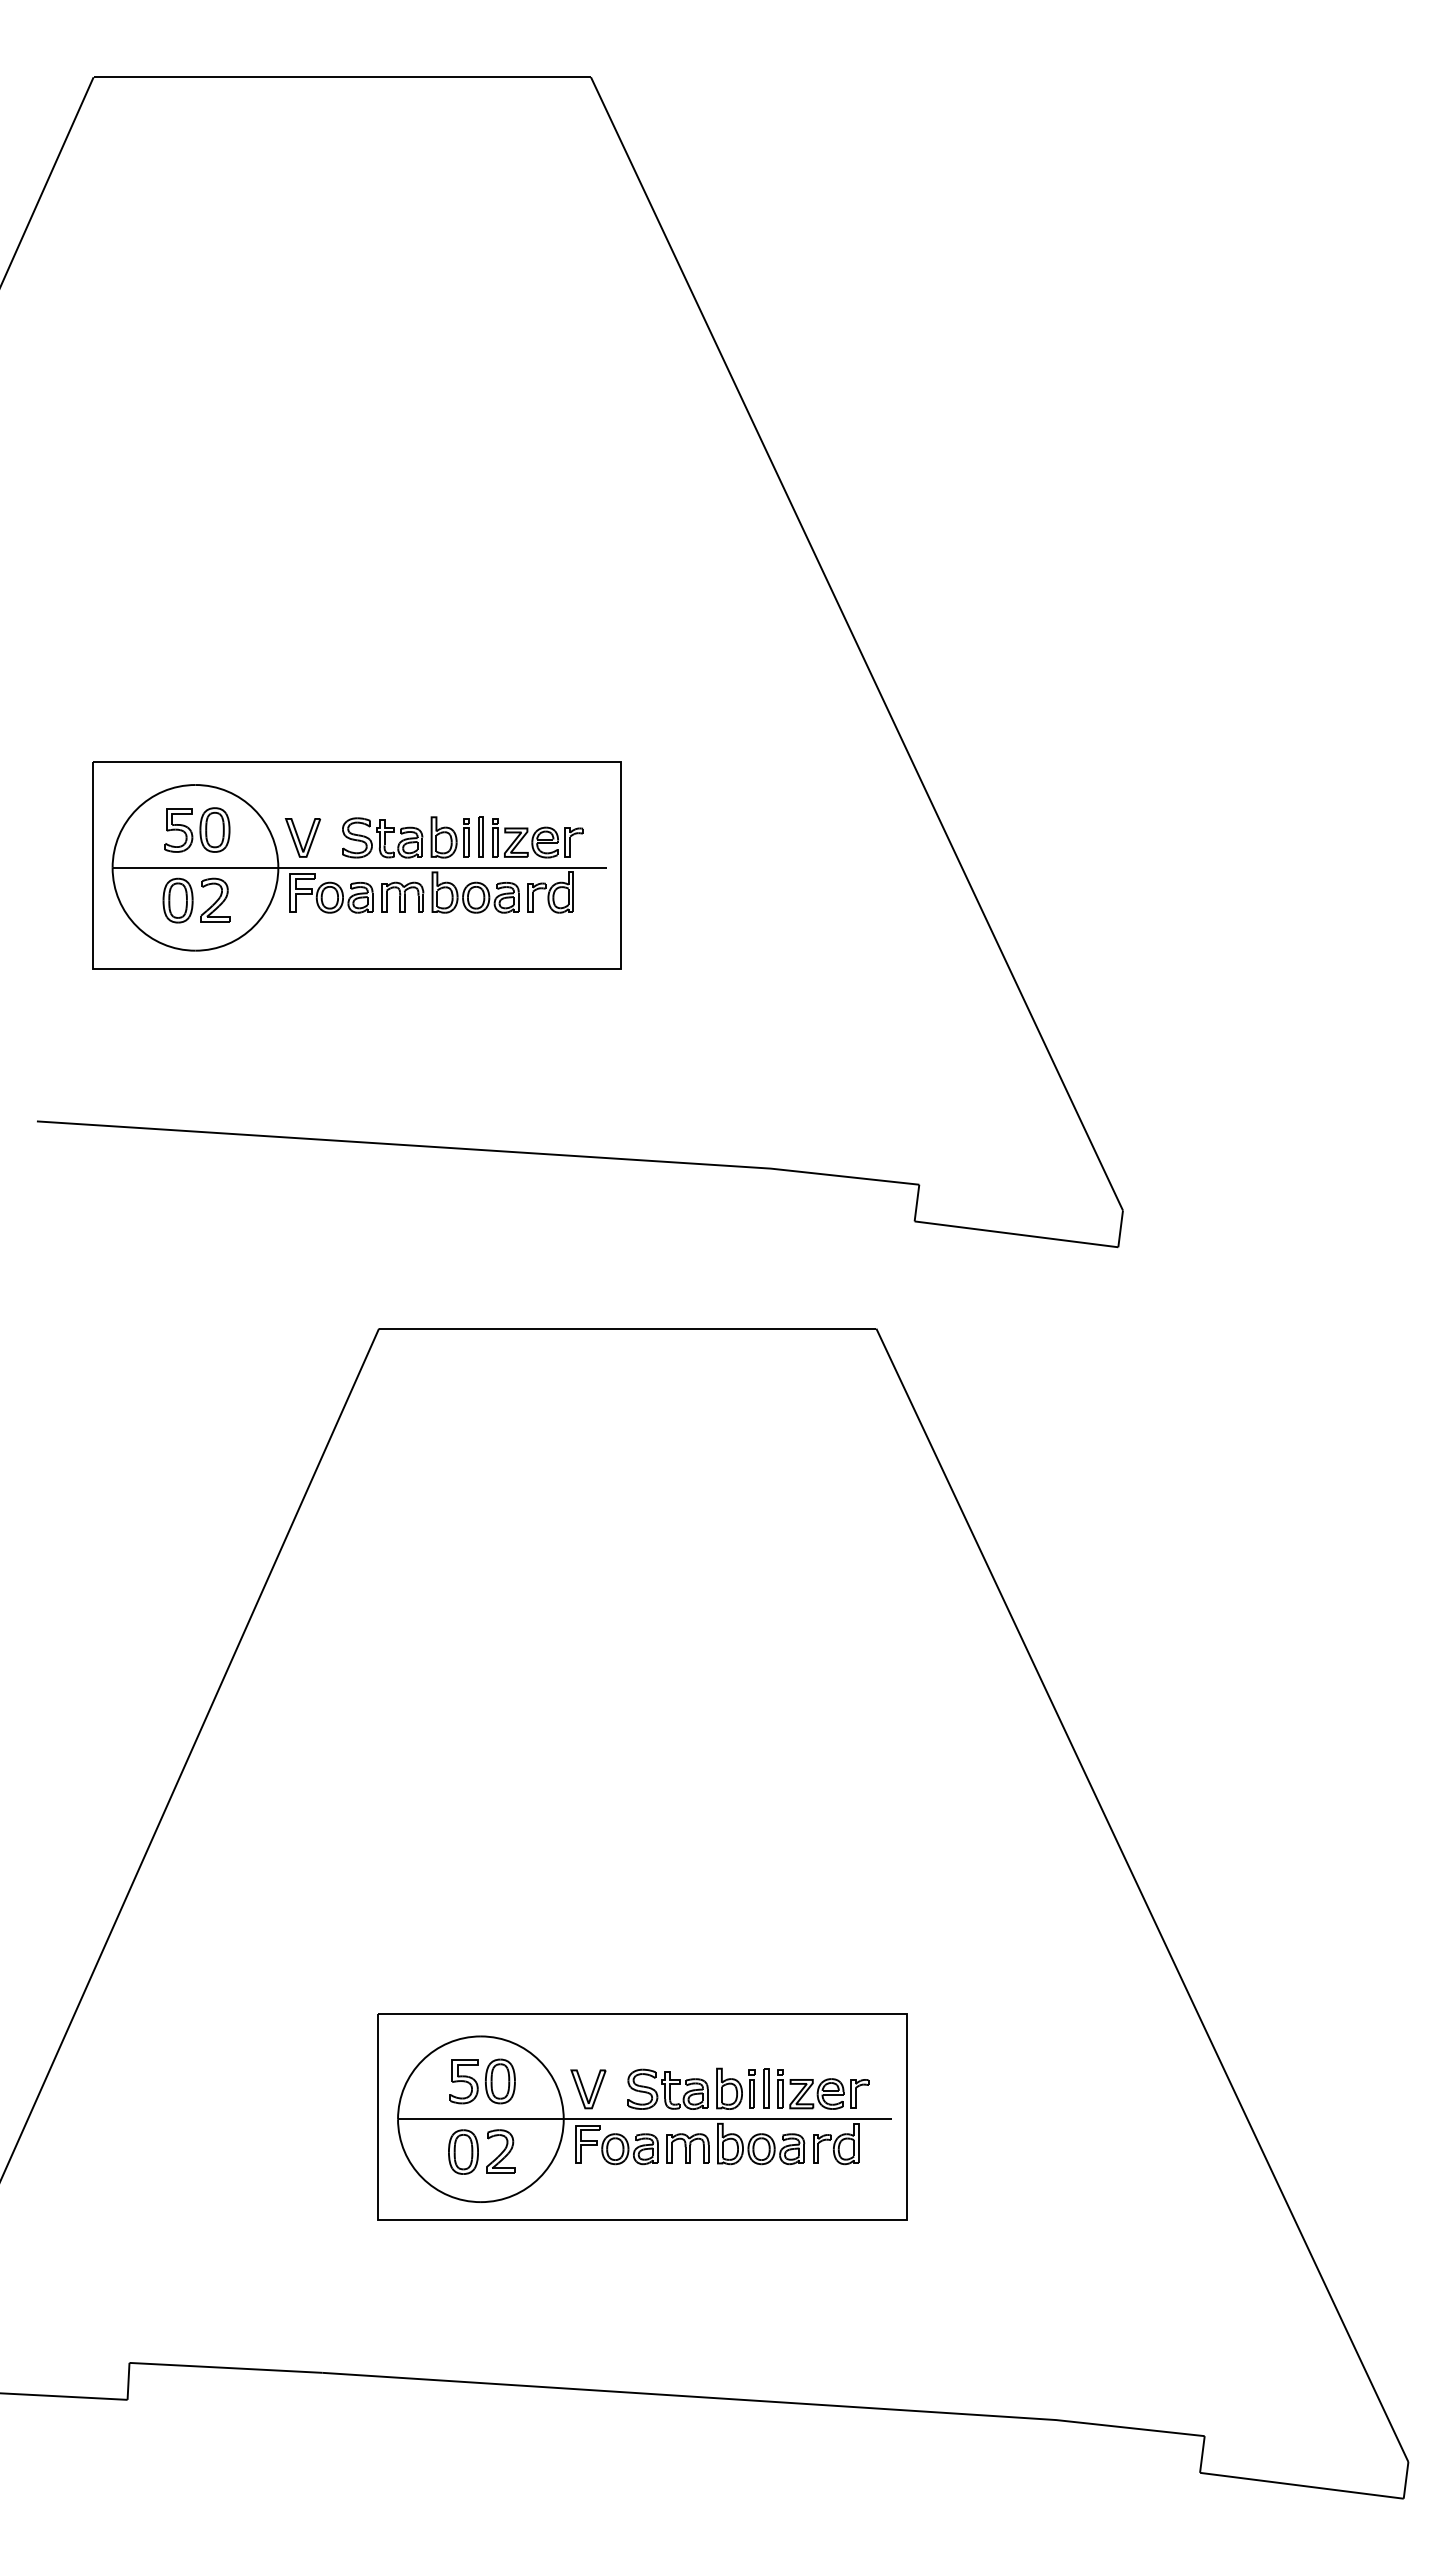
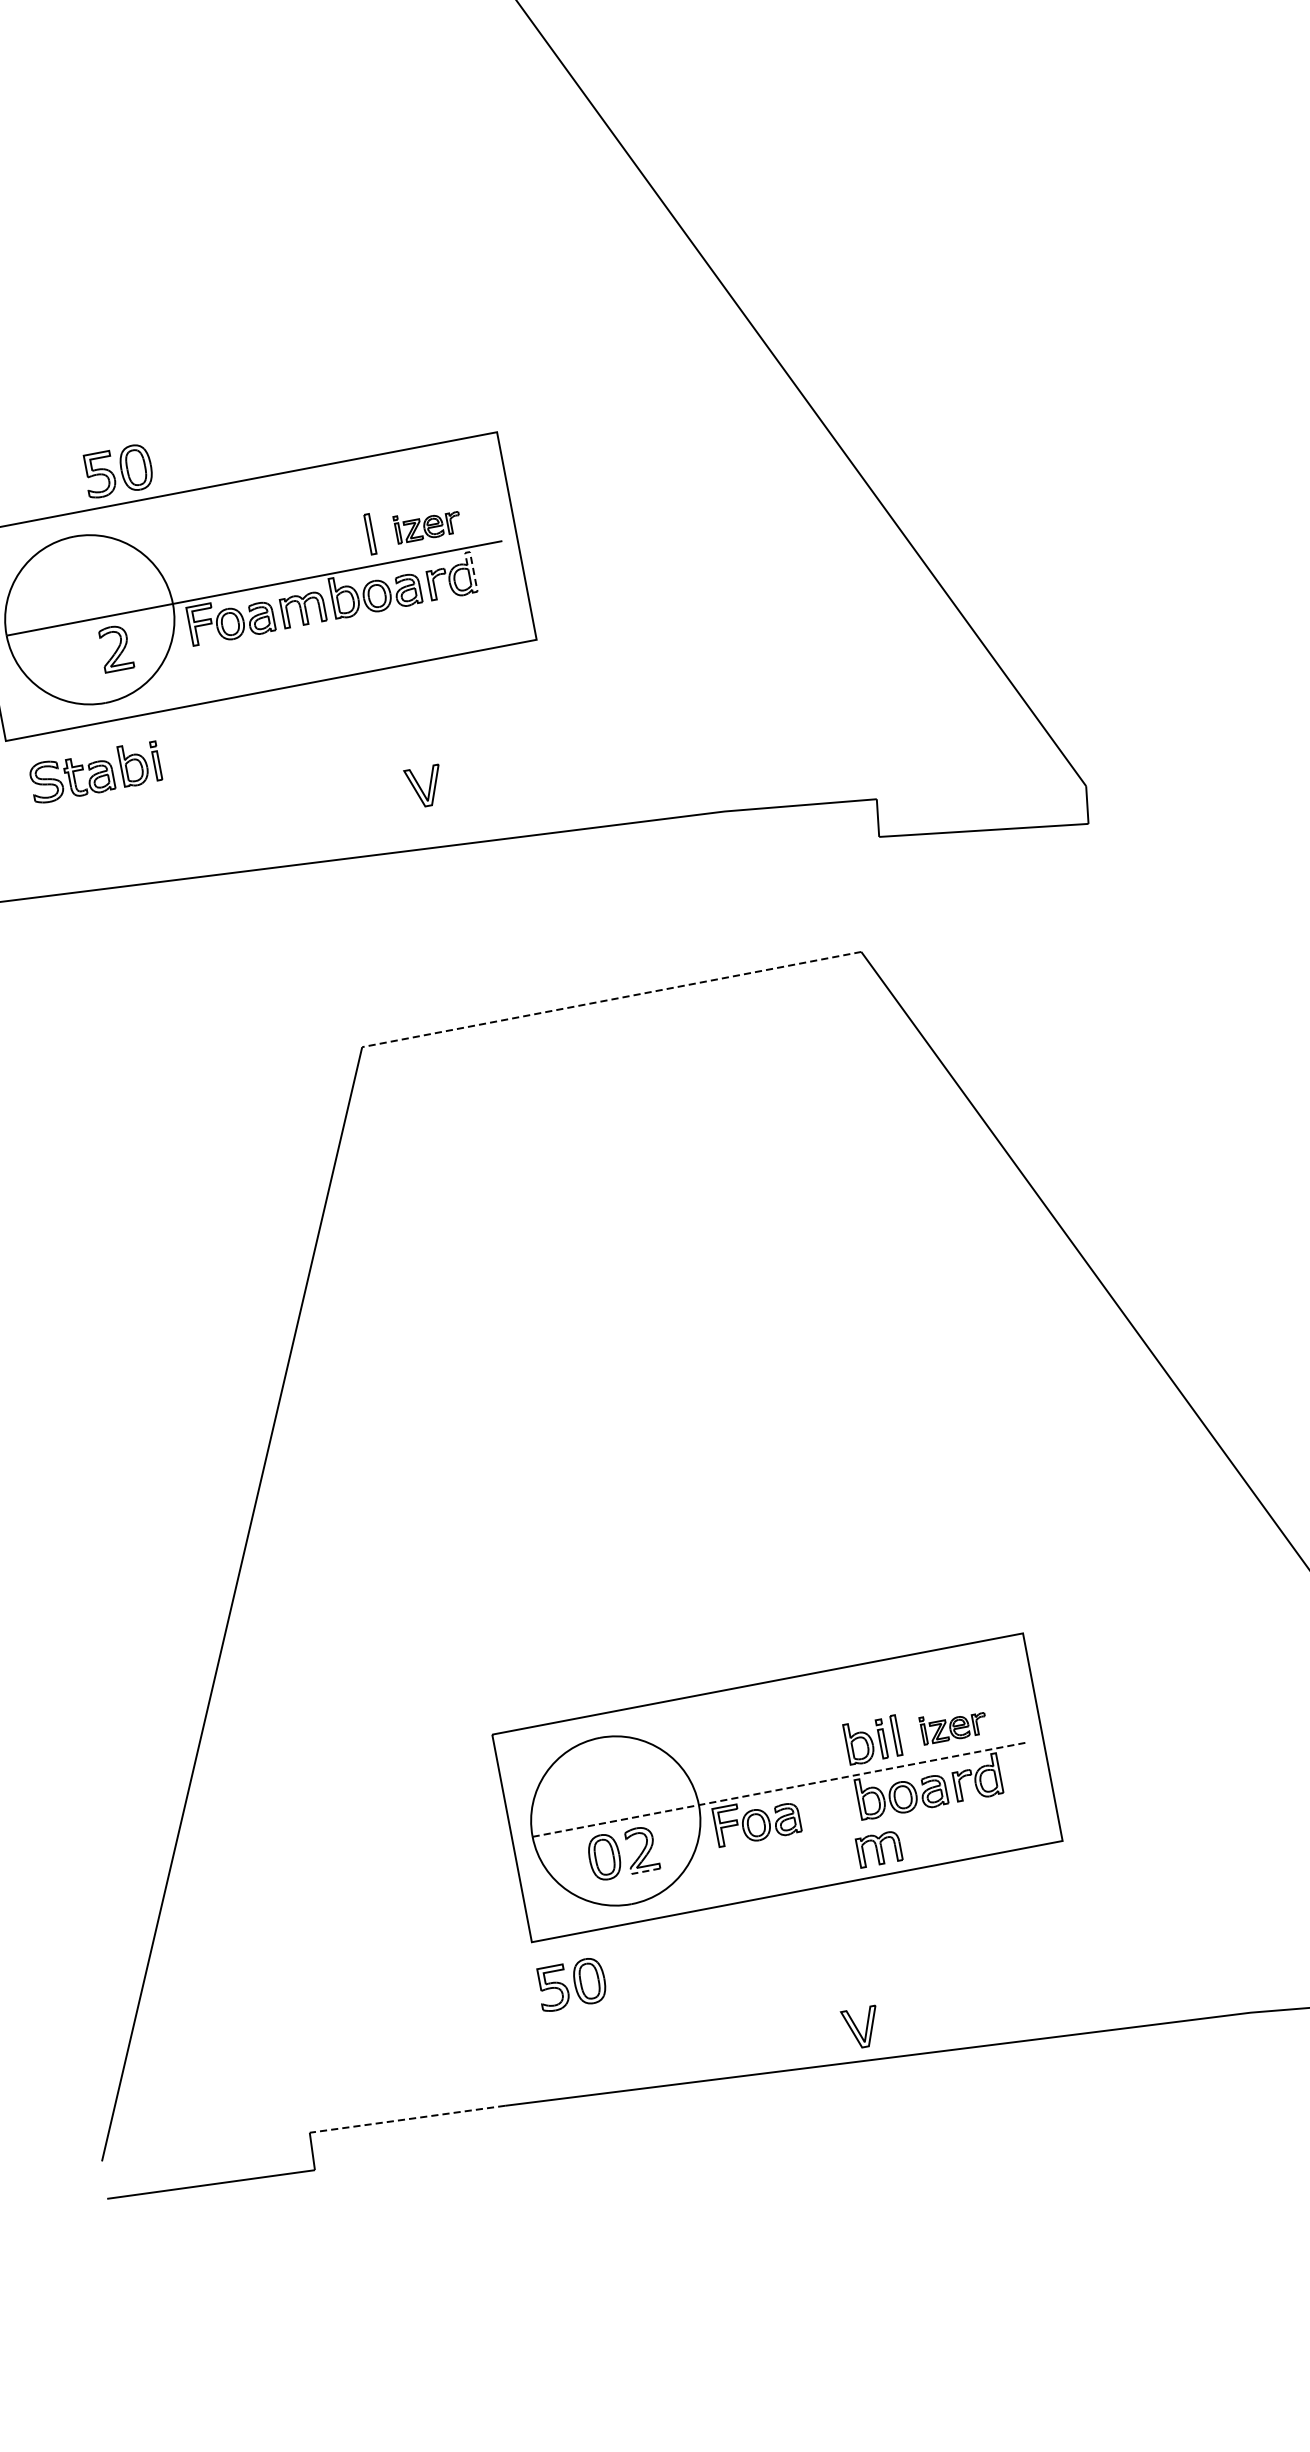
part: (197, 829) -> (118, 470), moved
part: (302, 837) -> (424, 786), moved
part: (405, 837) -> (95, 772), moved
part: (537, 838) -> (427, 524), size x0.7
line: (573, 882) -> (471, 562), solid -> dashed
part: (177, 900) -> (78, 656), removed
line: (627, 1328) -> (611, 999), solid -> dashed
part: (482, 2081) -> (571, 1984), moved
part: (667, 2088) -> (797, 1754), removed
part: (588, 2089) -> (861, 2028), moved
part: (823, 2089) -> (953, 1725), size x0.7
line: (645, 2119) -> (781, 1789), solid -> dashed
part: (687, 2148) -> (878, 1849), moved
line: (497, 2173) -> (642, 1872), solid -> dashed
line: (225, 2367) -> (407, 2118), solid -> dashed

